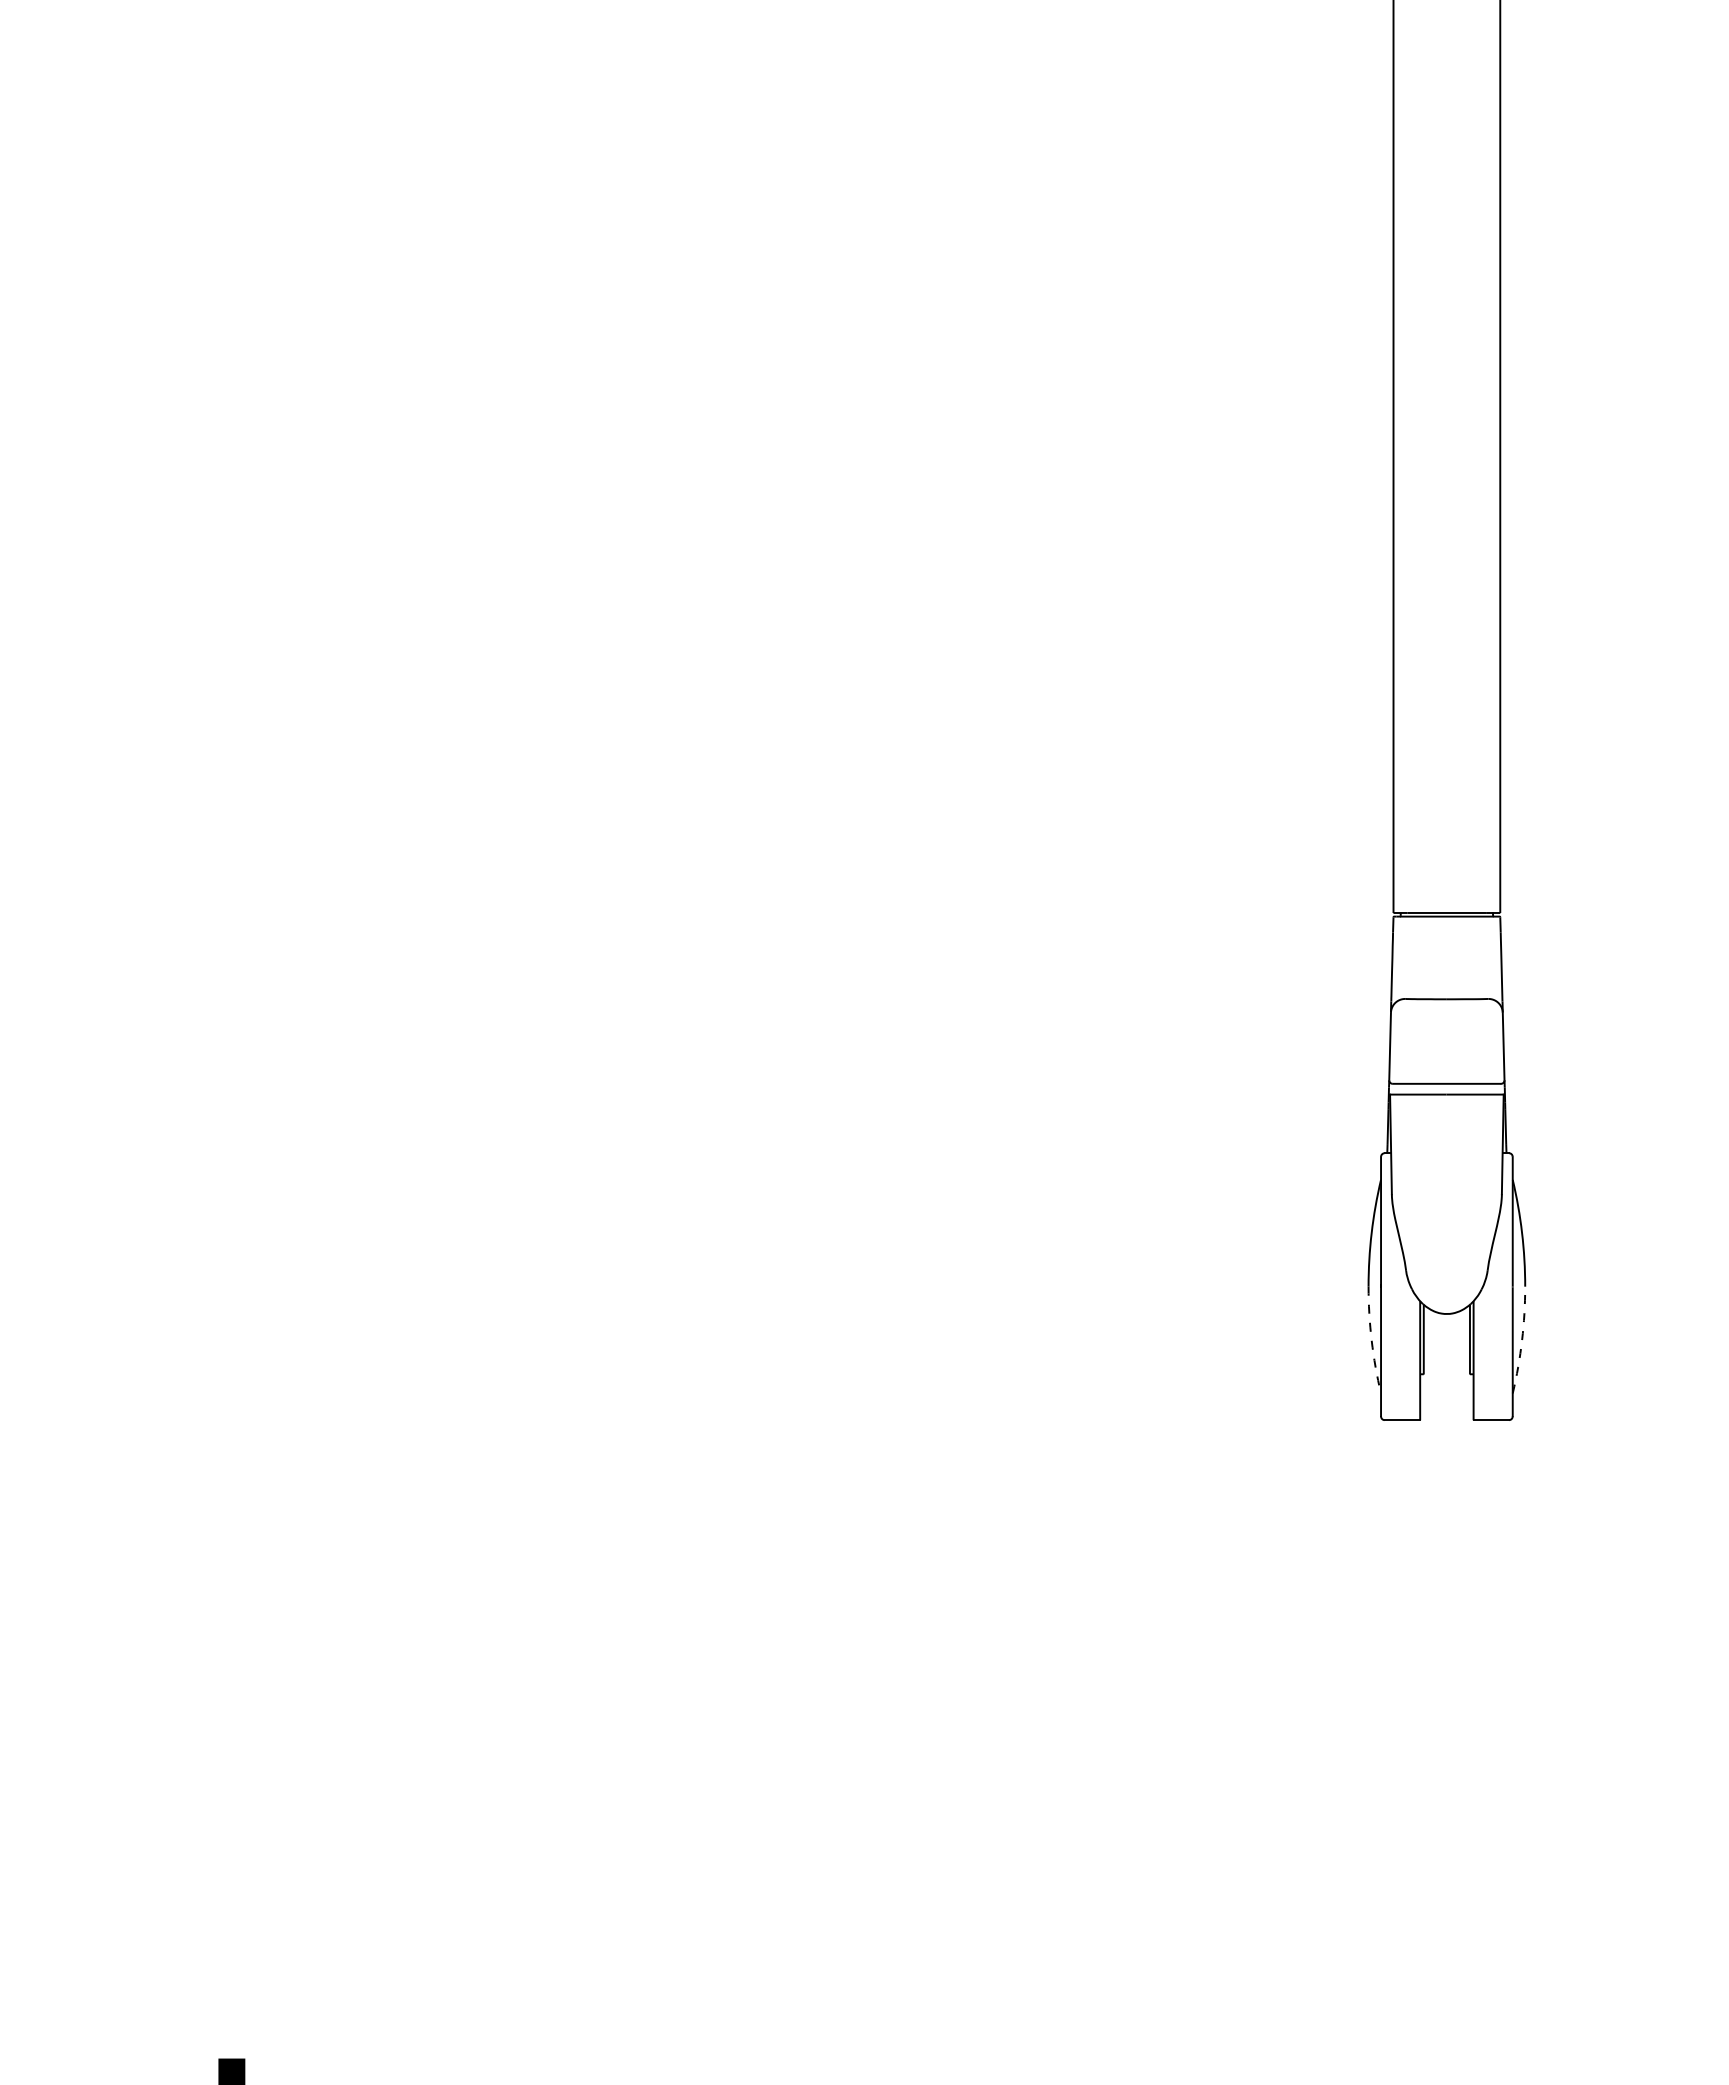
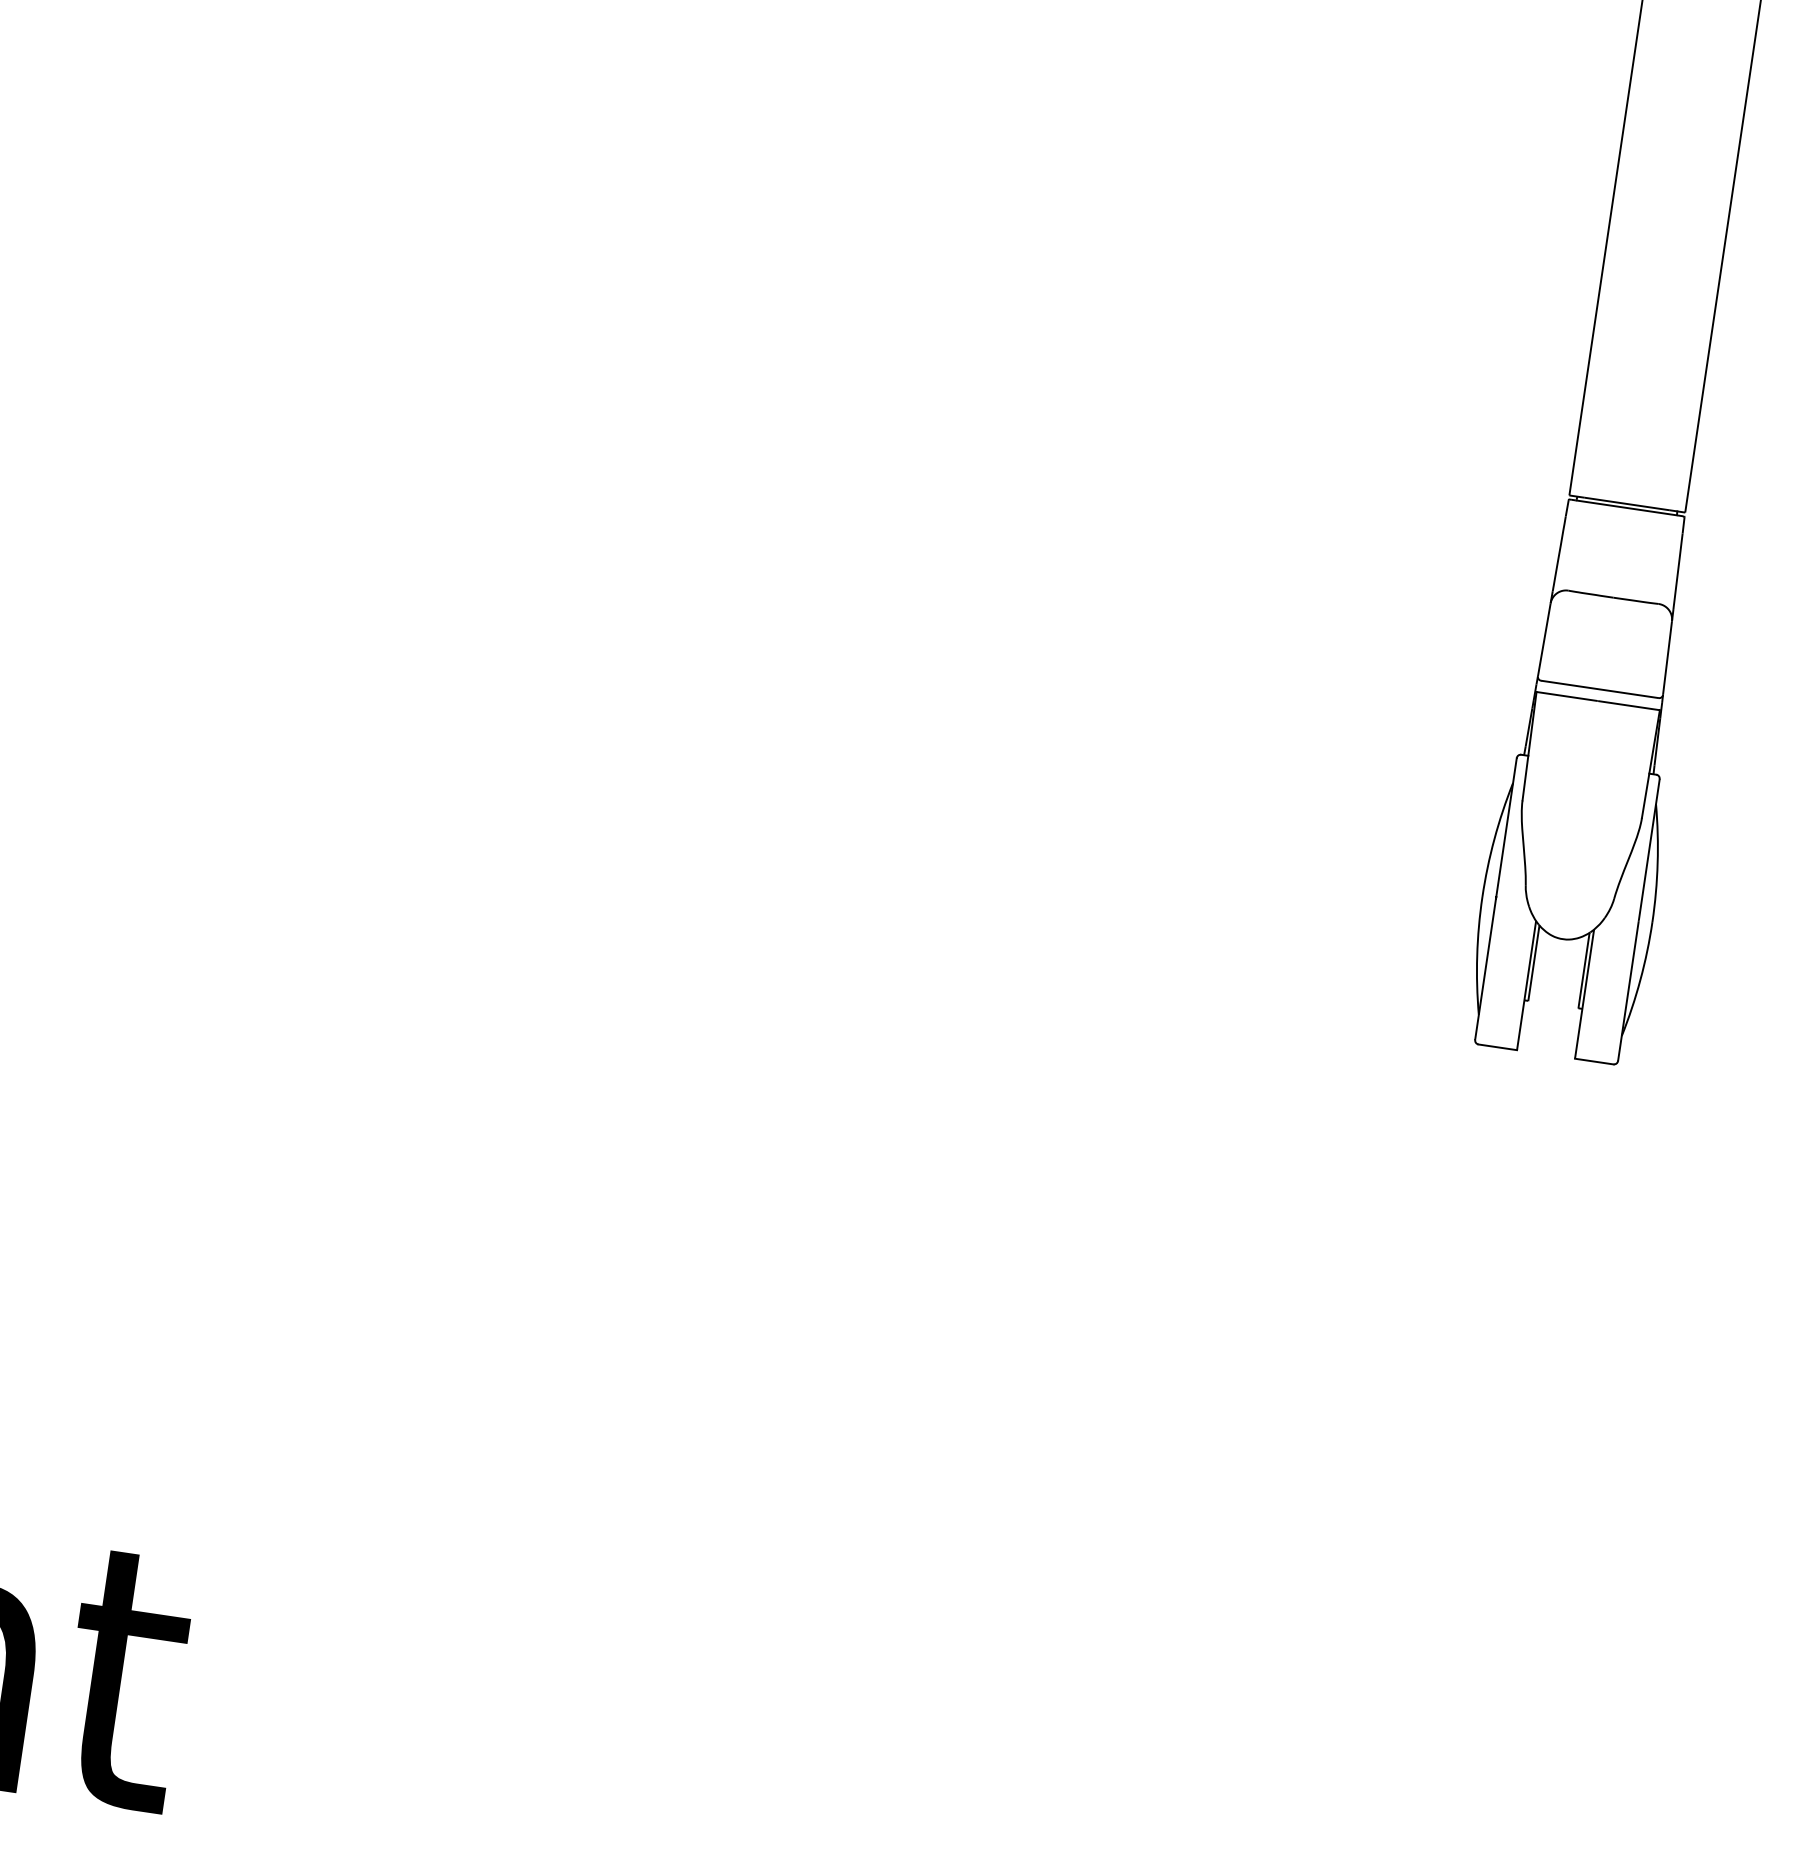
arc: (1371, 1340) -> (1476, 955), dashed -> solid
arc: (1522, 1340) -> (1640, 980), dashed -> solid

